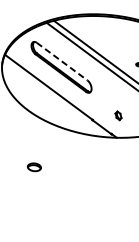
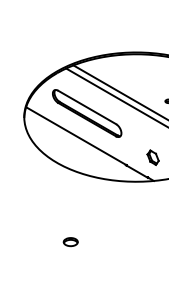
line: (62, 61) -> (87, 107), dashed -> solid
part: (118, 115) -> (152, 157), size x1.67
part: (34, 167) -> (70, 242), moved

